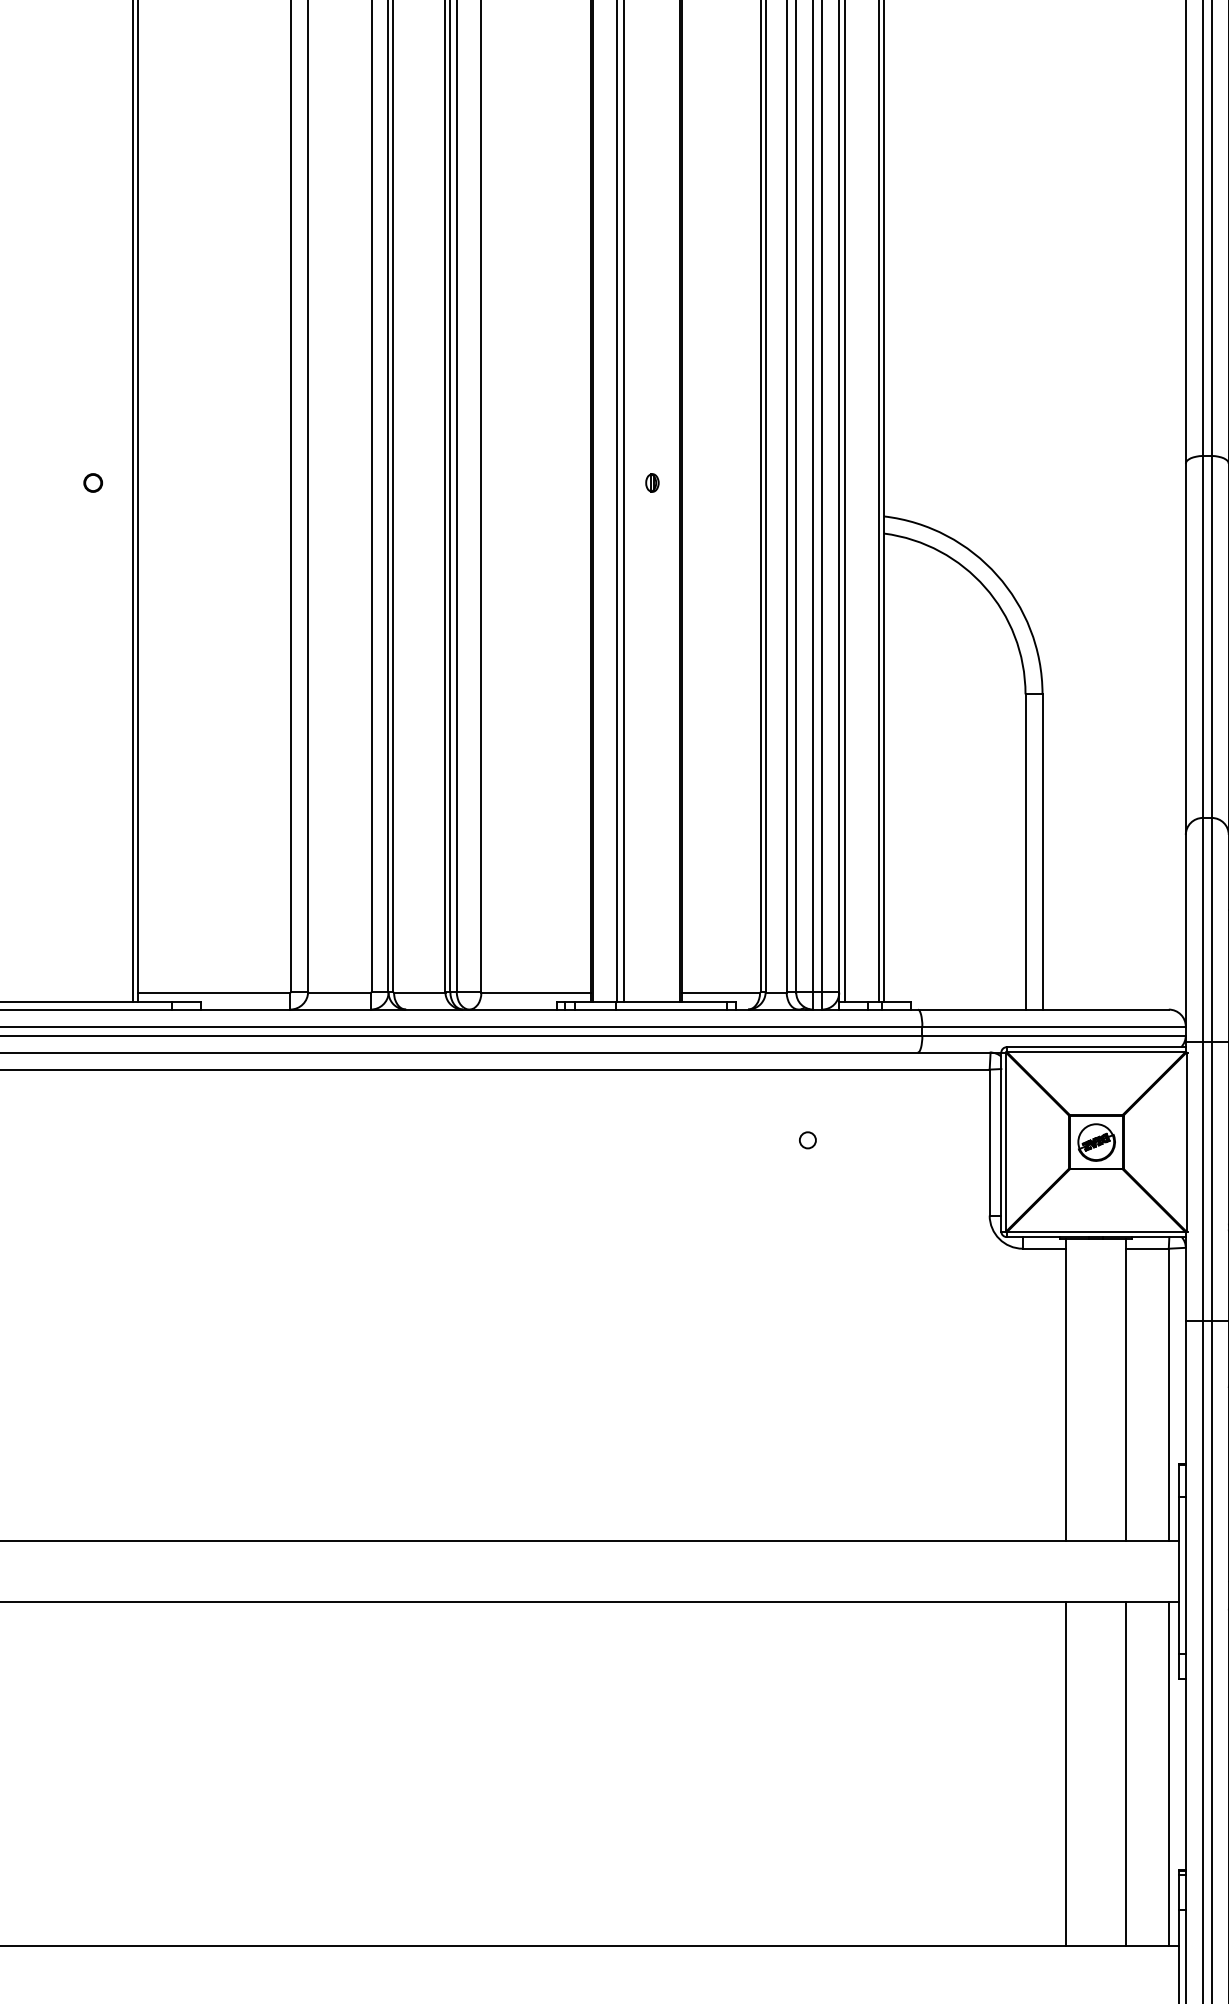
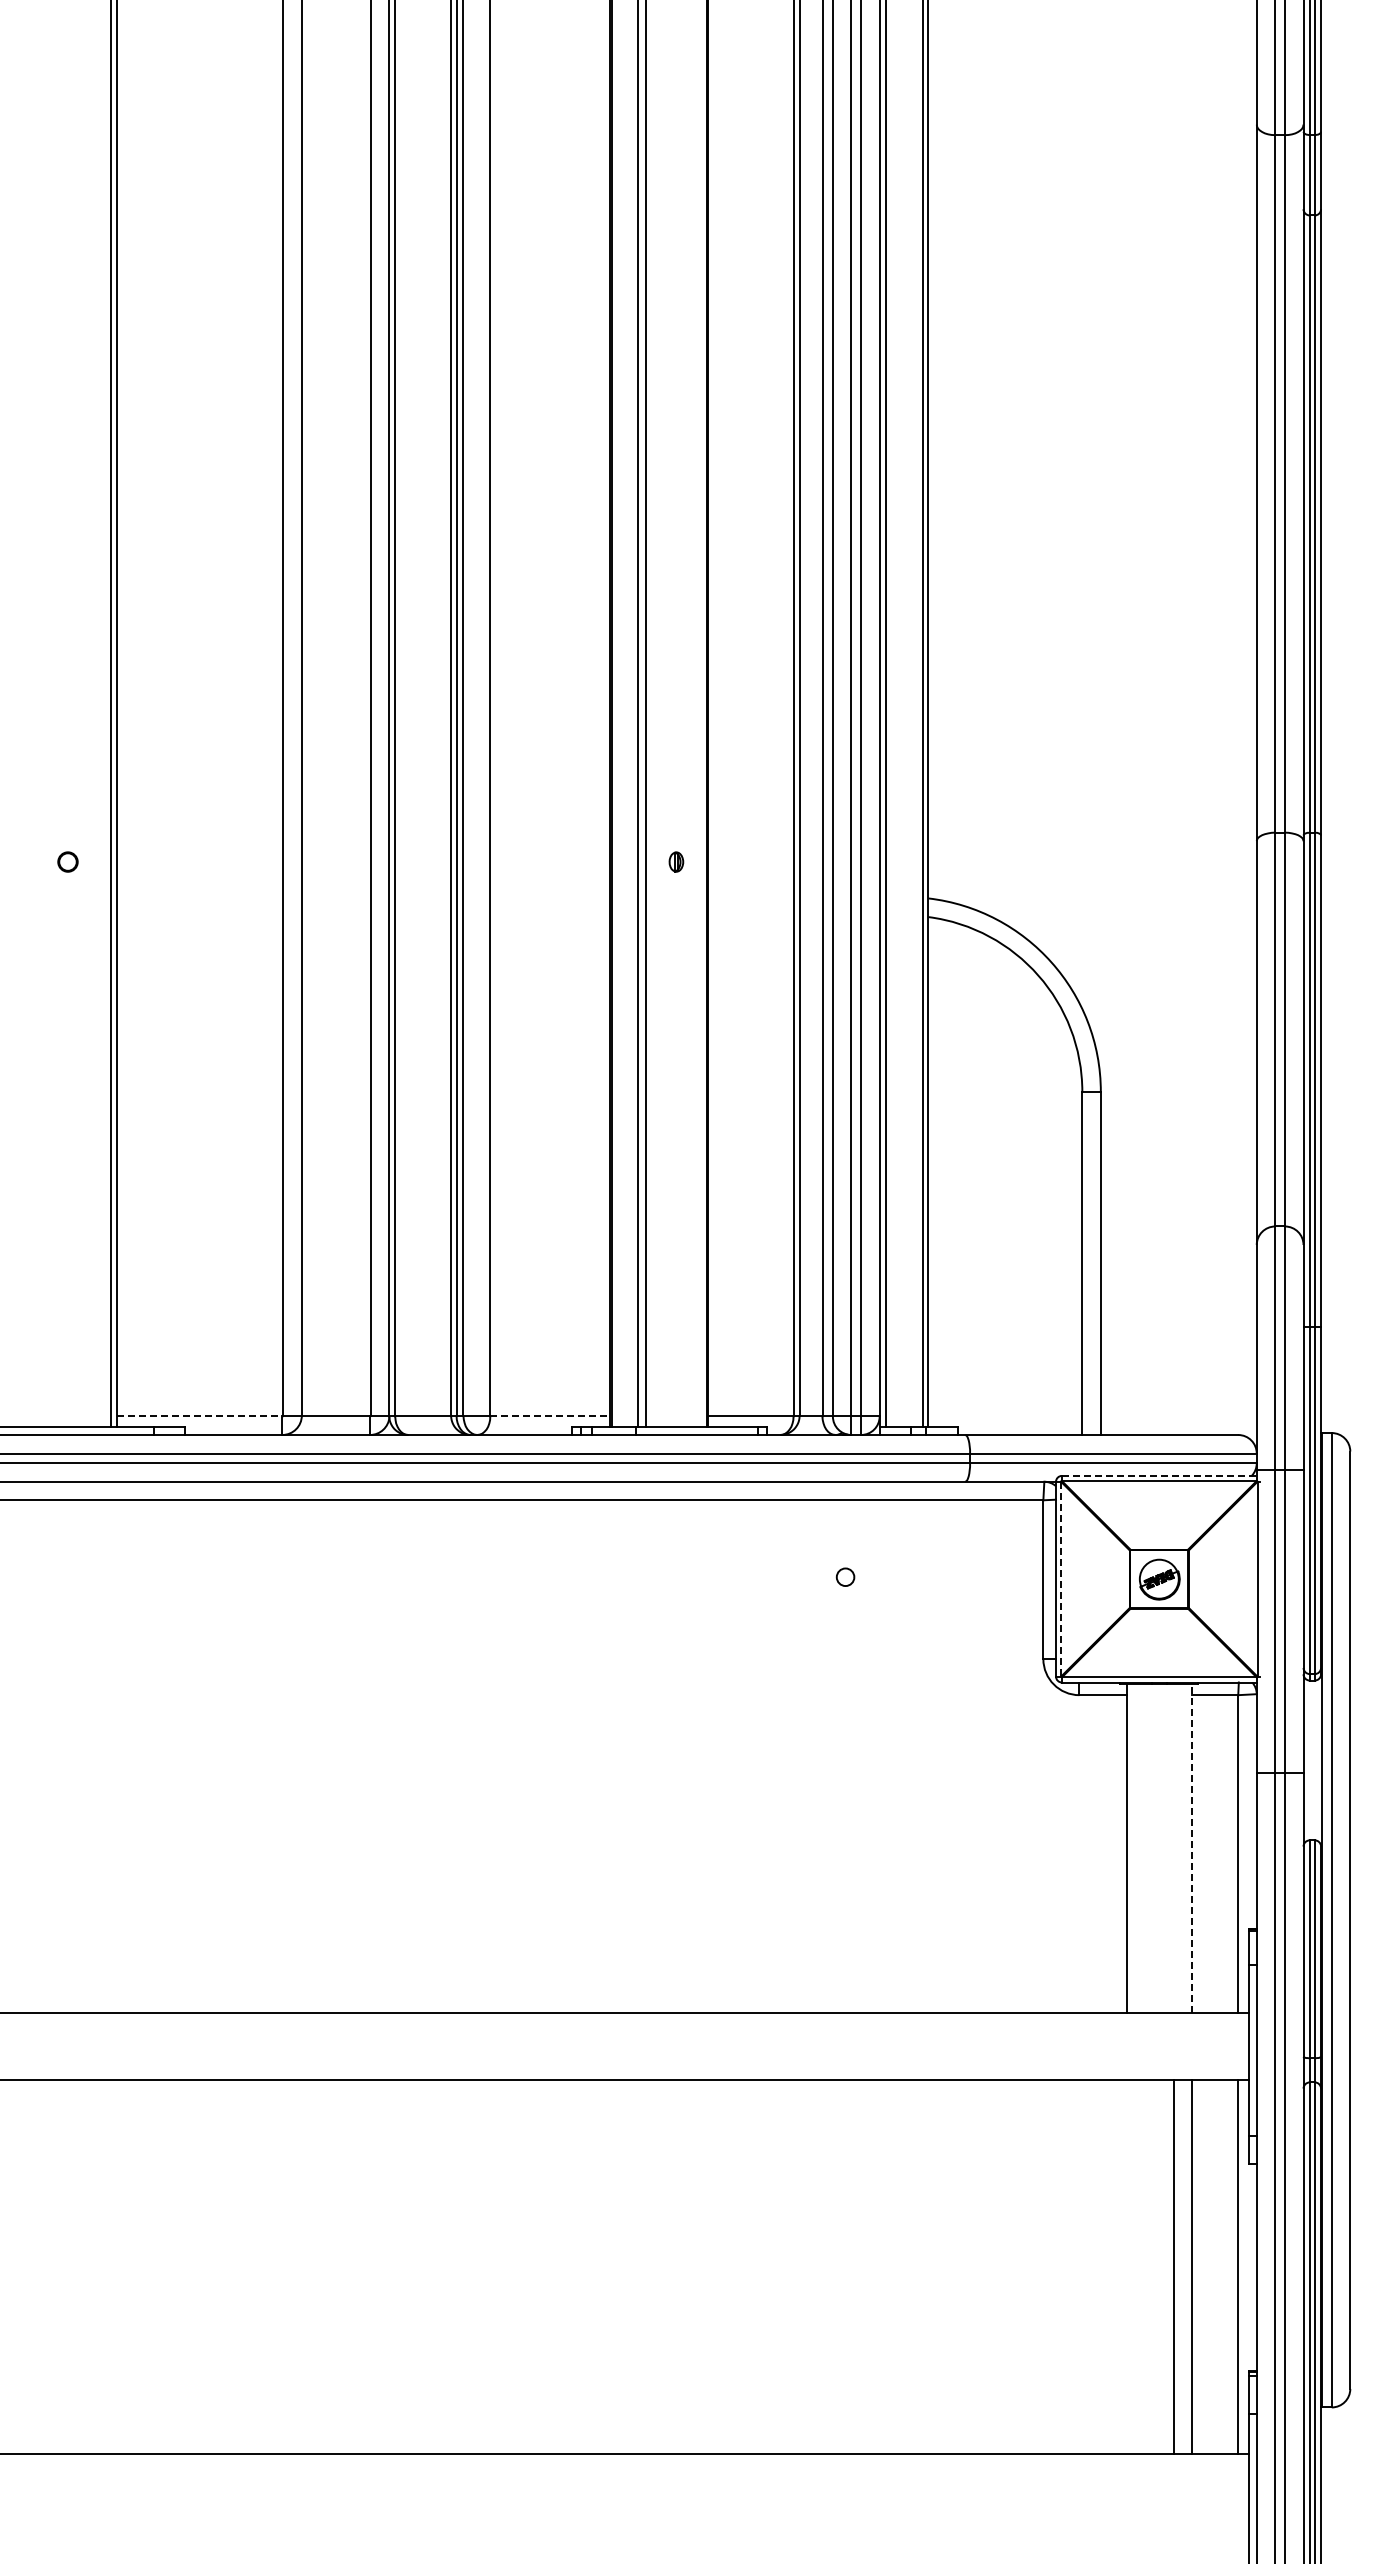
line: (214, 992) -> (199, 1416), solid -> dashed
line: (536, 992) -> (550, 1416), solid -> dashed
line: (1096, 1046) -> (1159, 1475), solid -> dashed
line: (1006, 1142) -> (1061, 1579), solid -> dashed
line: (1125, 1389) -> (1191, 1848), solid -> dashed
line: (1066, 1773) -> (1173, 2266), moved

